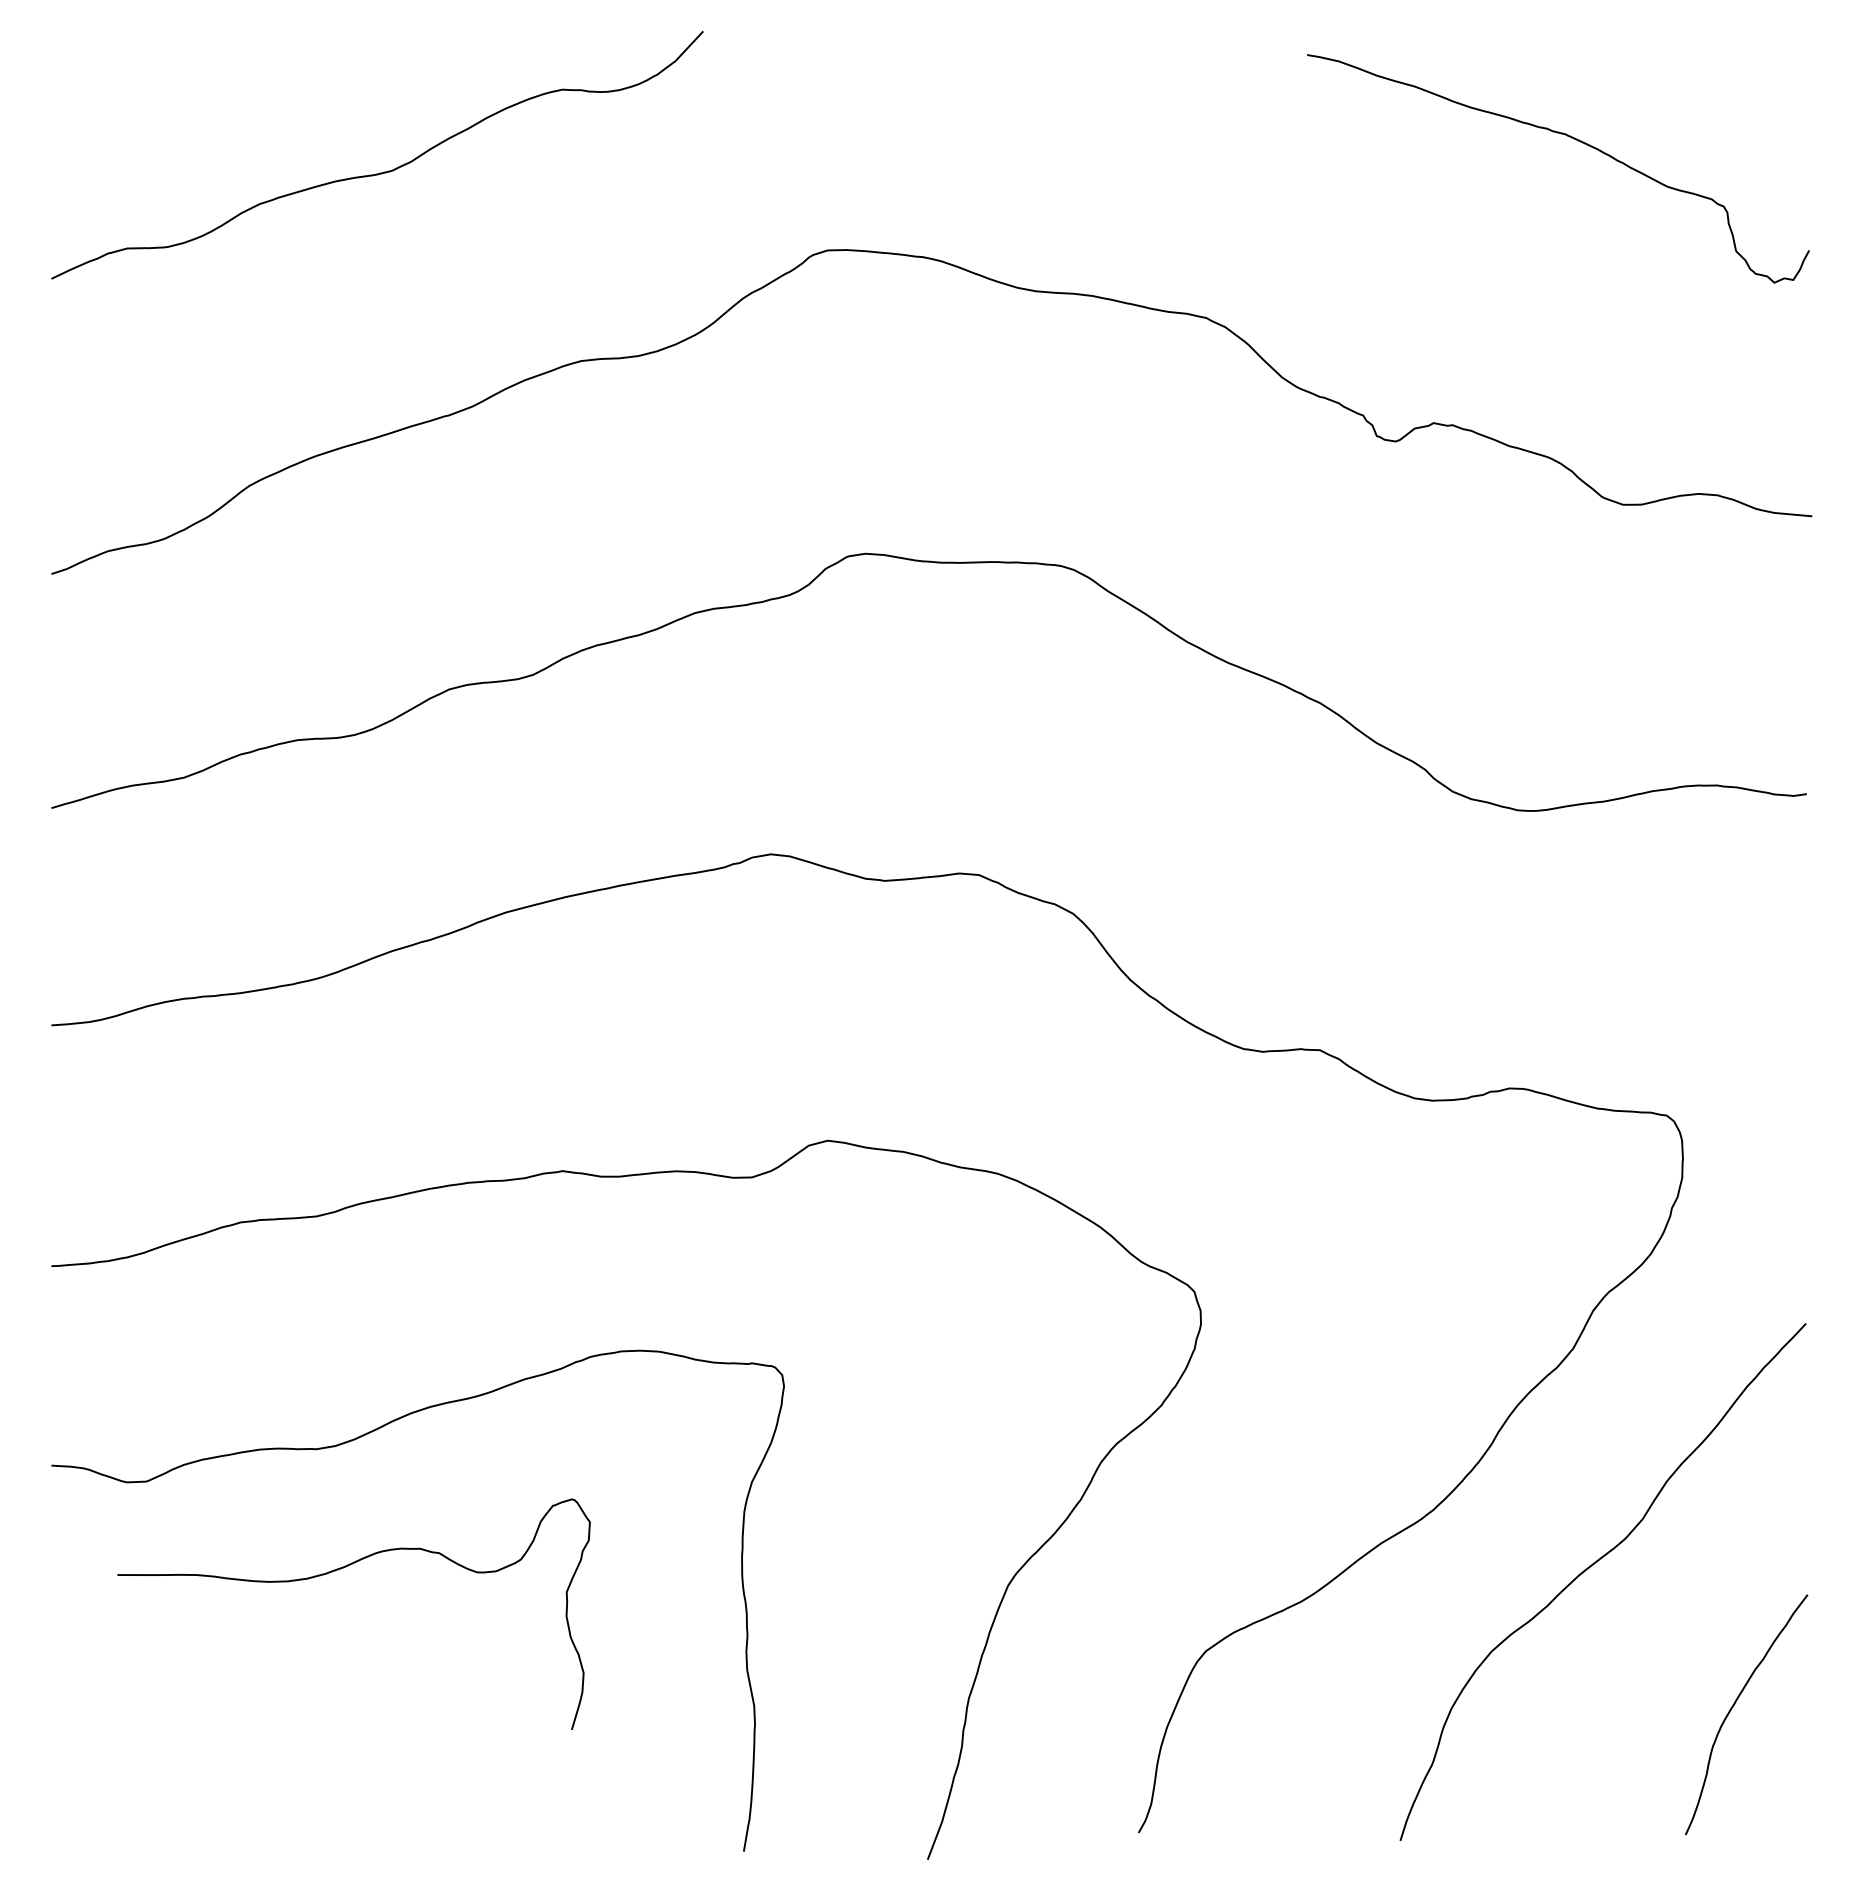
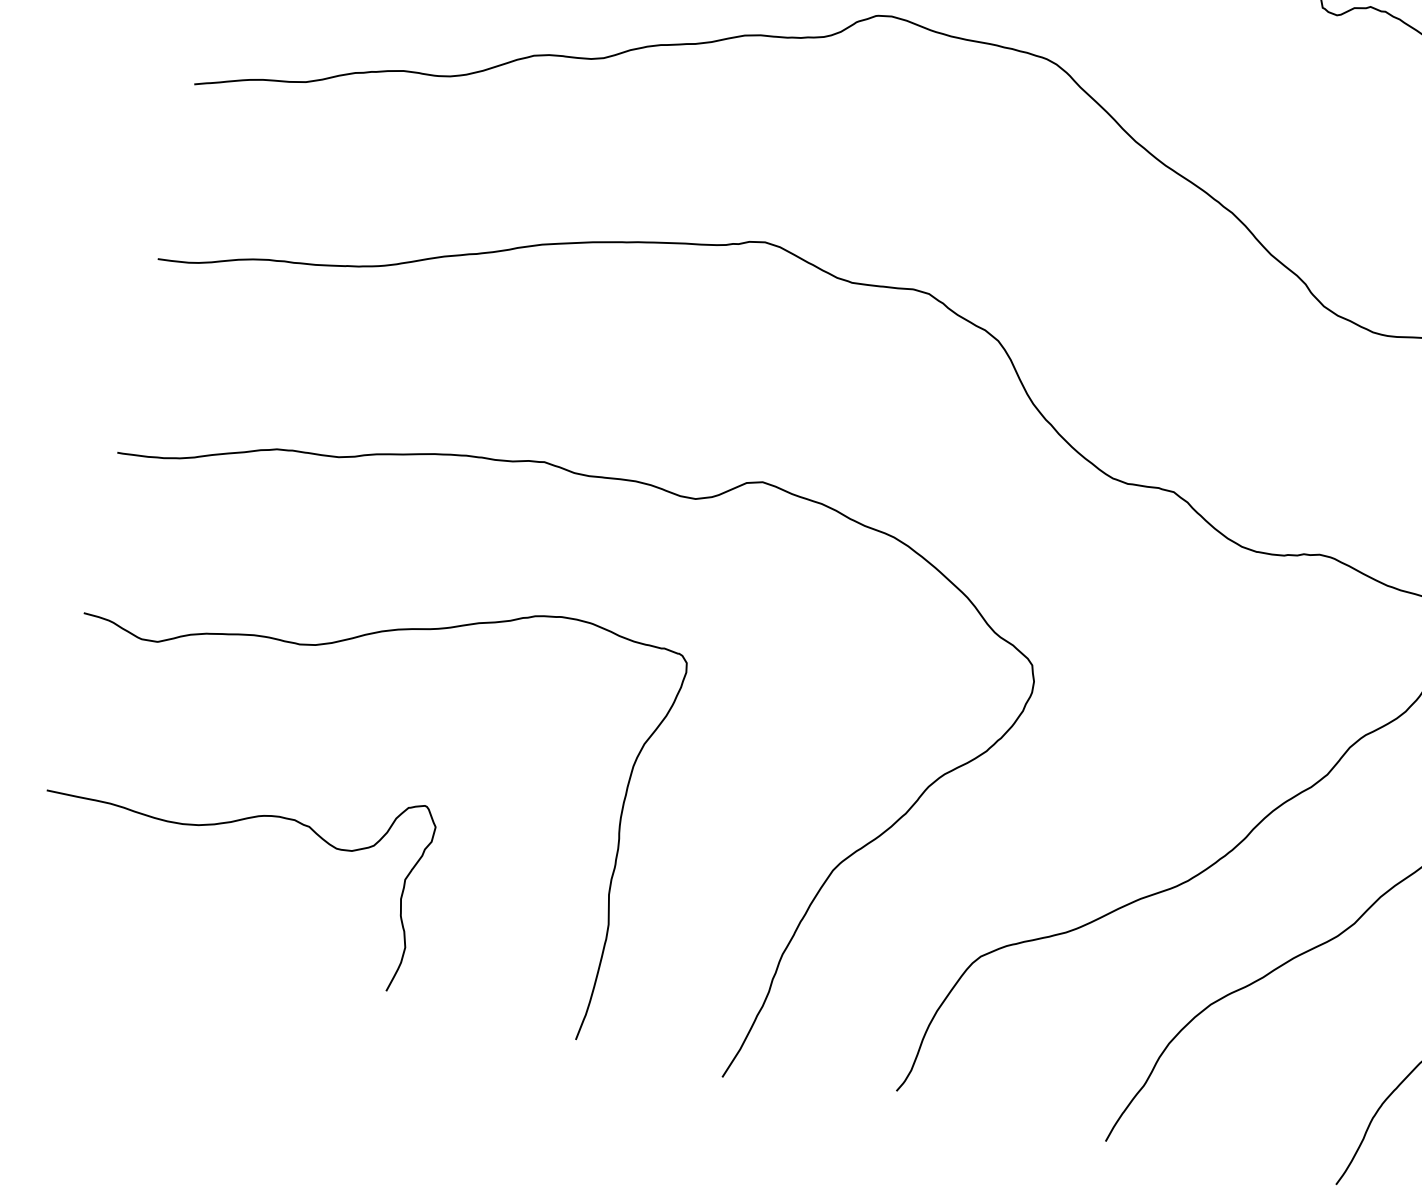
curve: (338, 1570) -> (225, 823), moved

